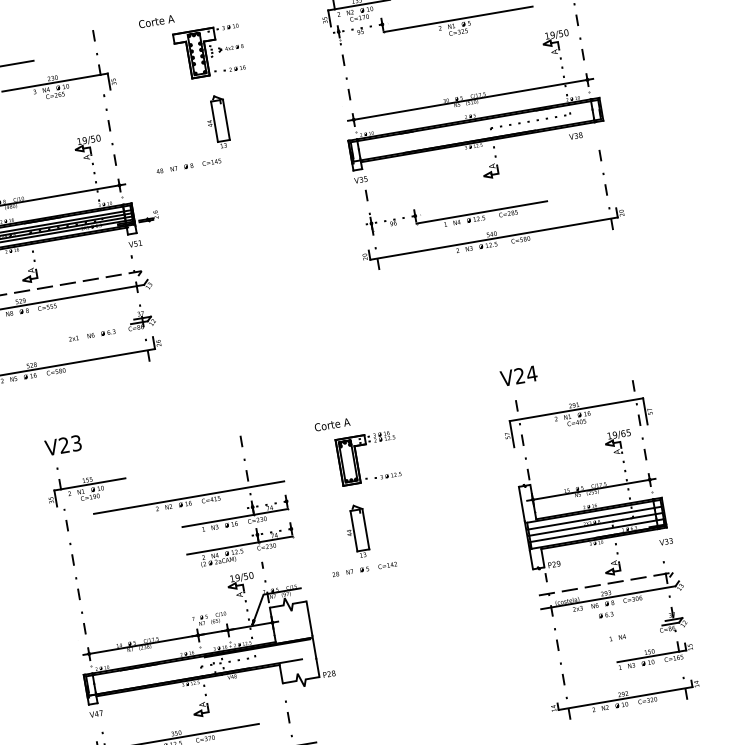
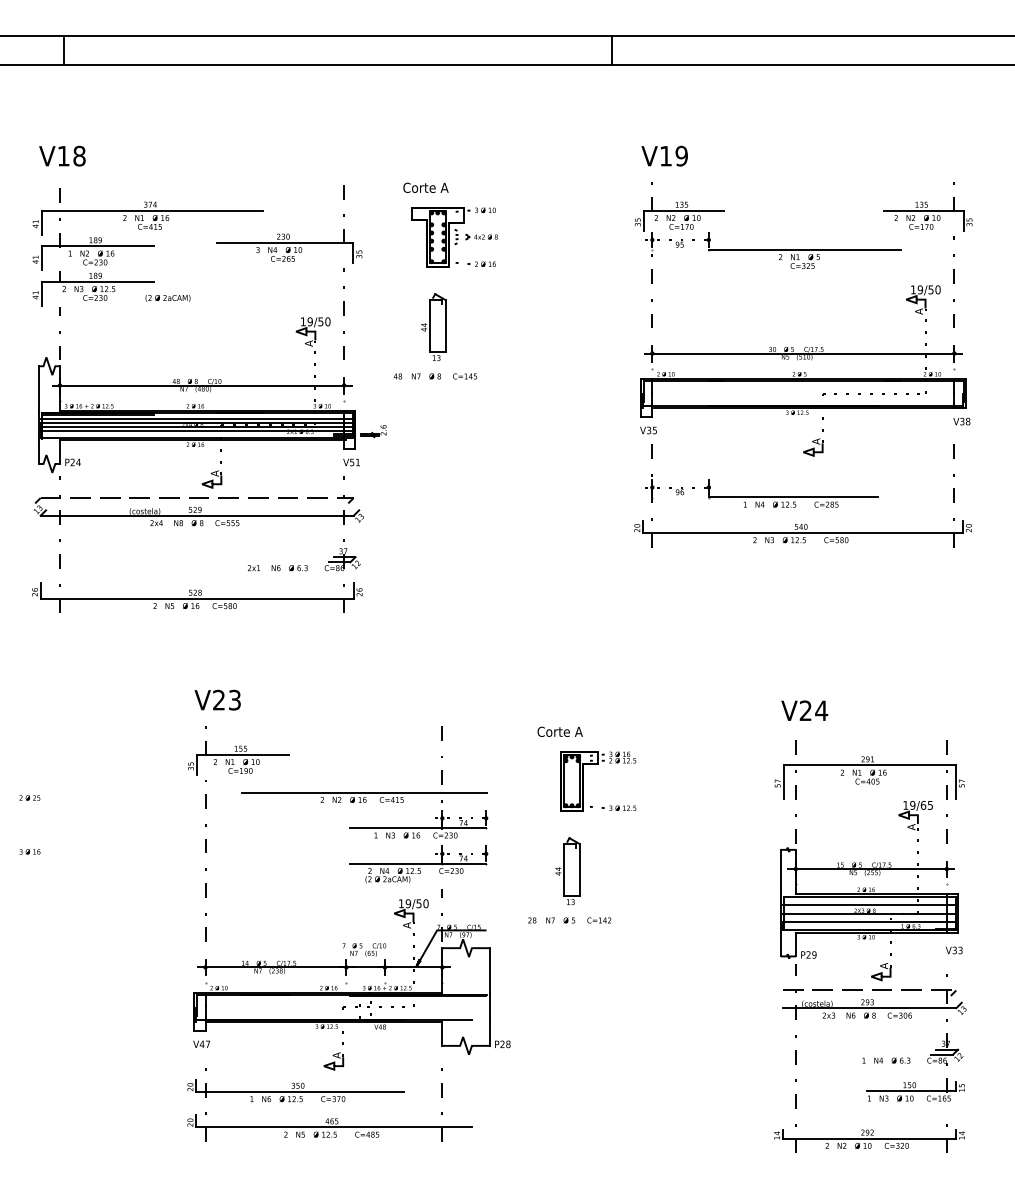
part: (210, 51) -> (454, 237), moved
part: (217, 122) -> (433, 327), moved
text: (575, 136) -> (961, 421), moved
text: (605, 615) -> (900, 1060), moved

